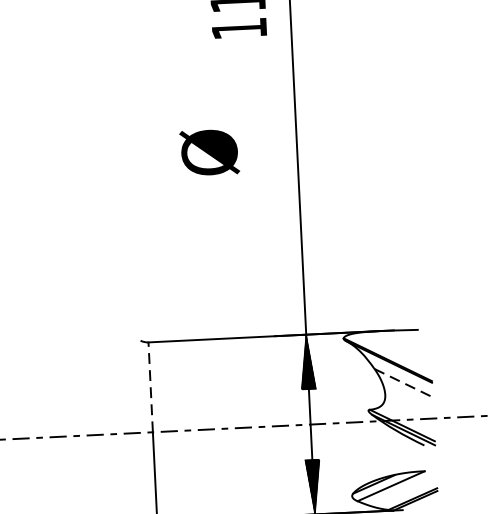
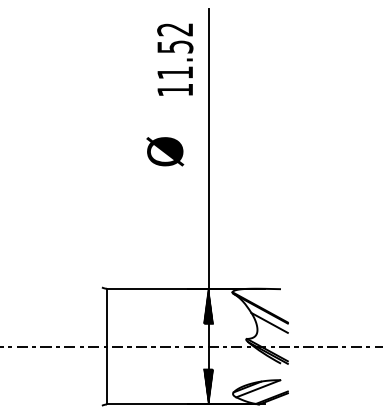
text: (210, 152) -> (165, 151), moved
line: (403, 382) -> (269, 322), dashed -> solid
line: (151, 387) -> (107, 317), dashed -> solid

